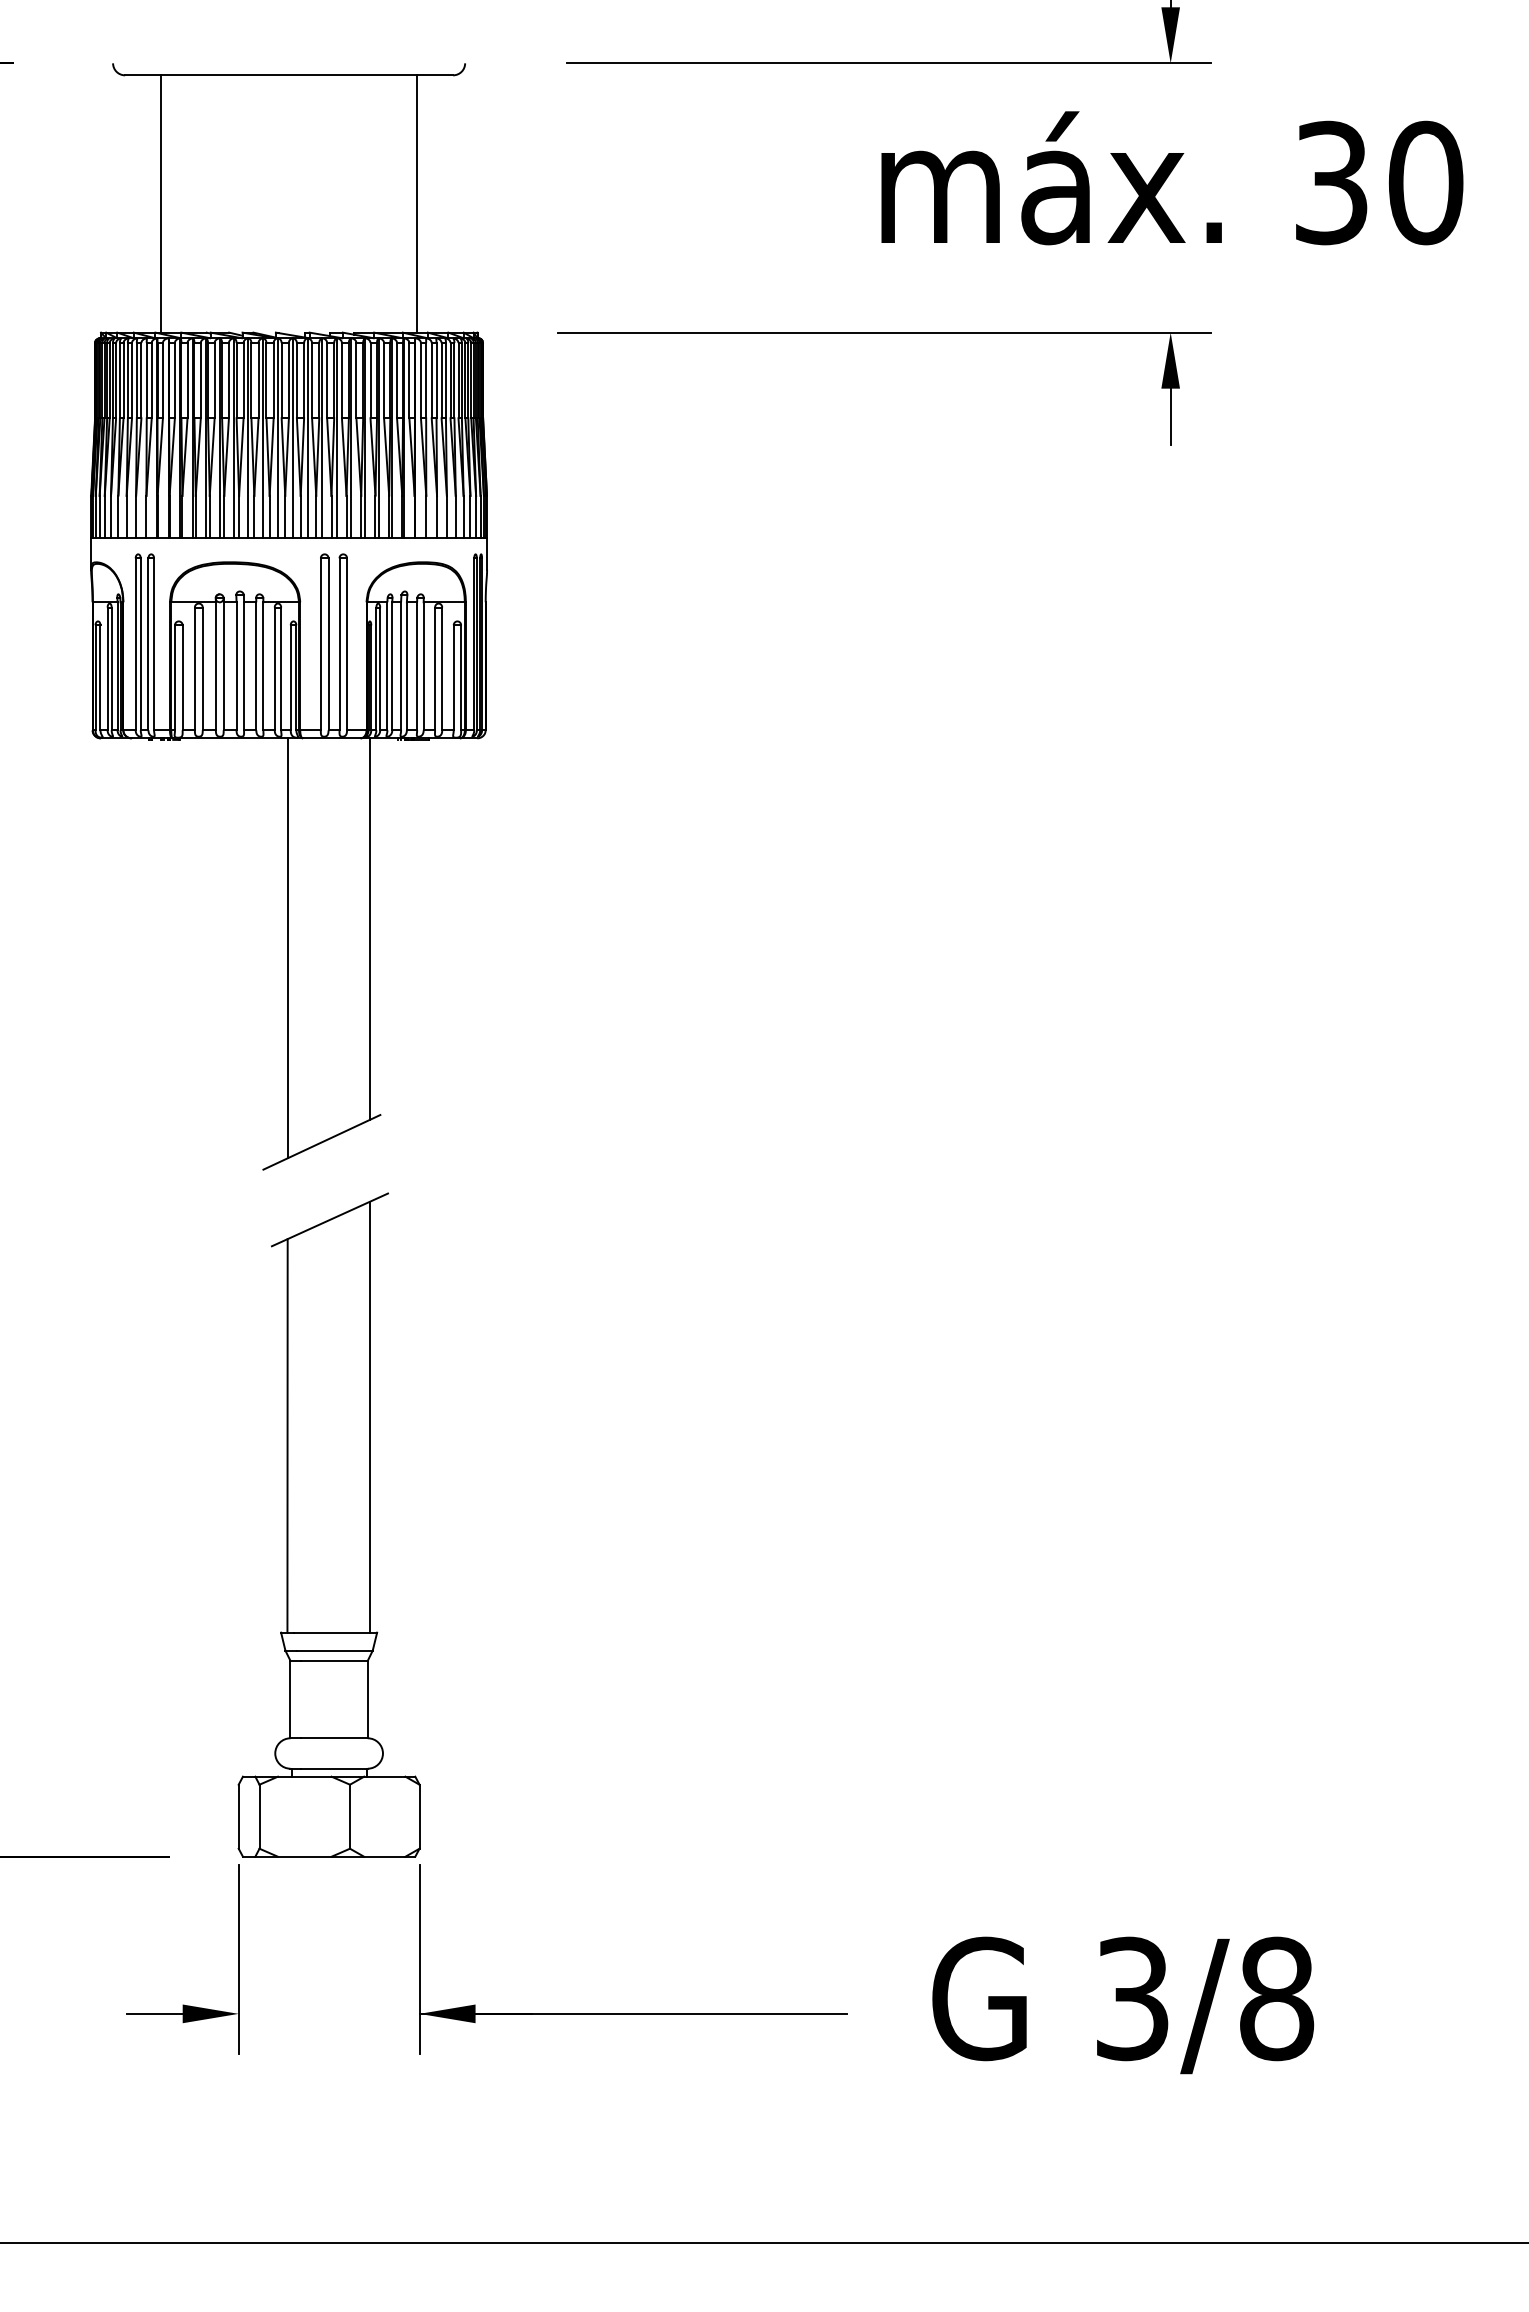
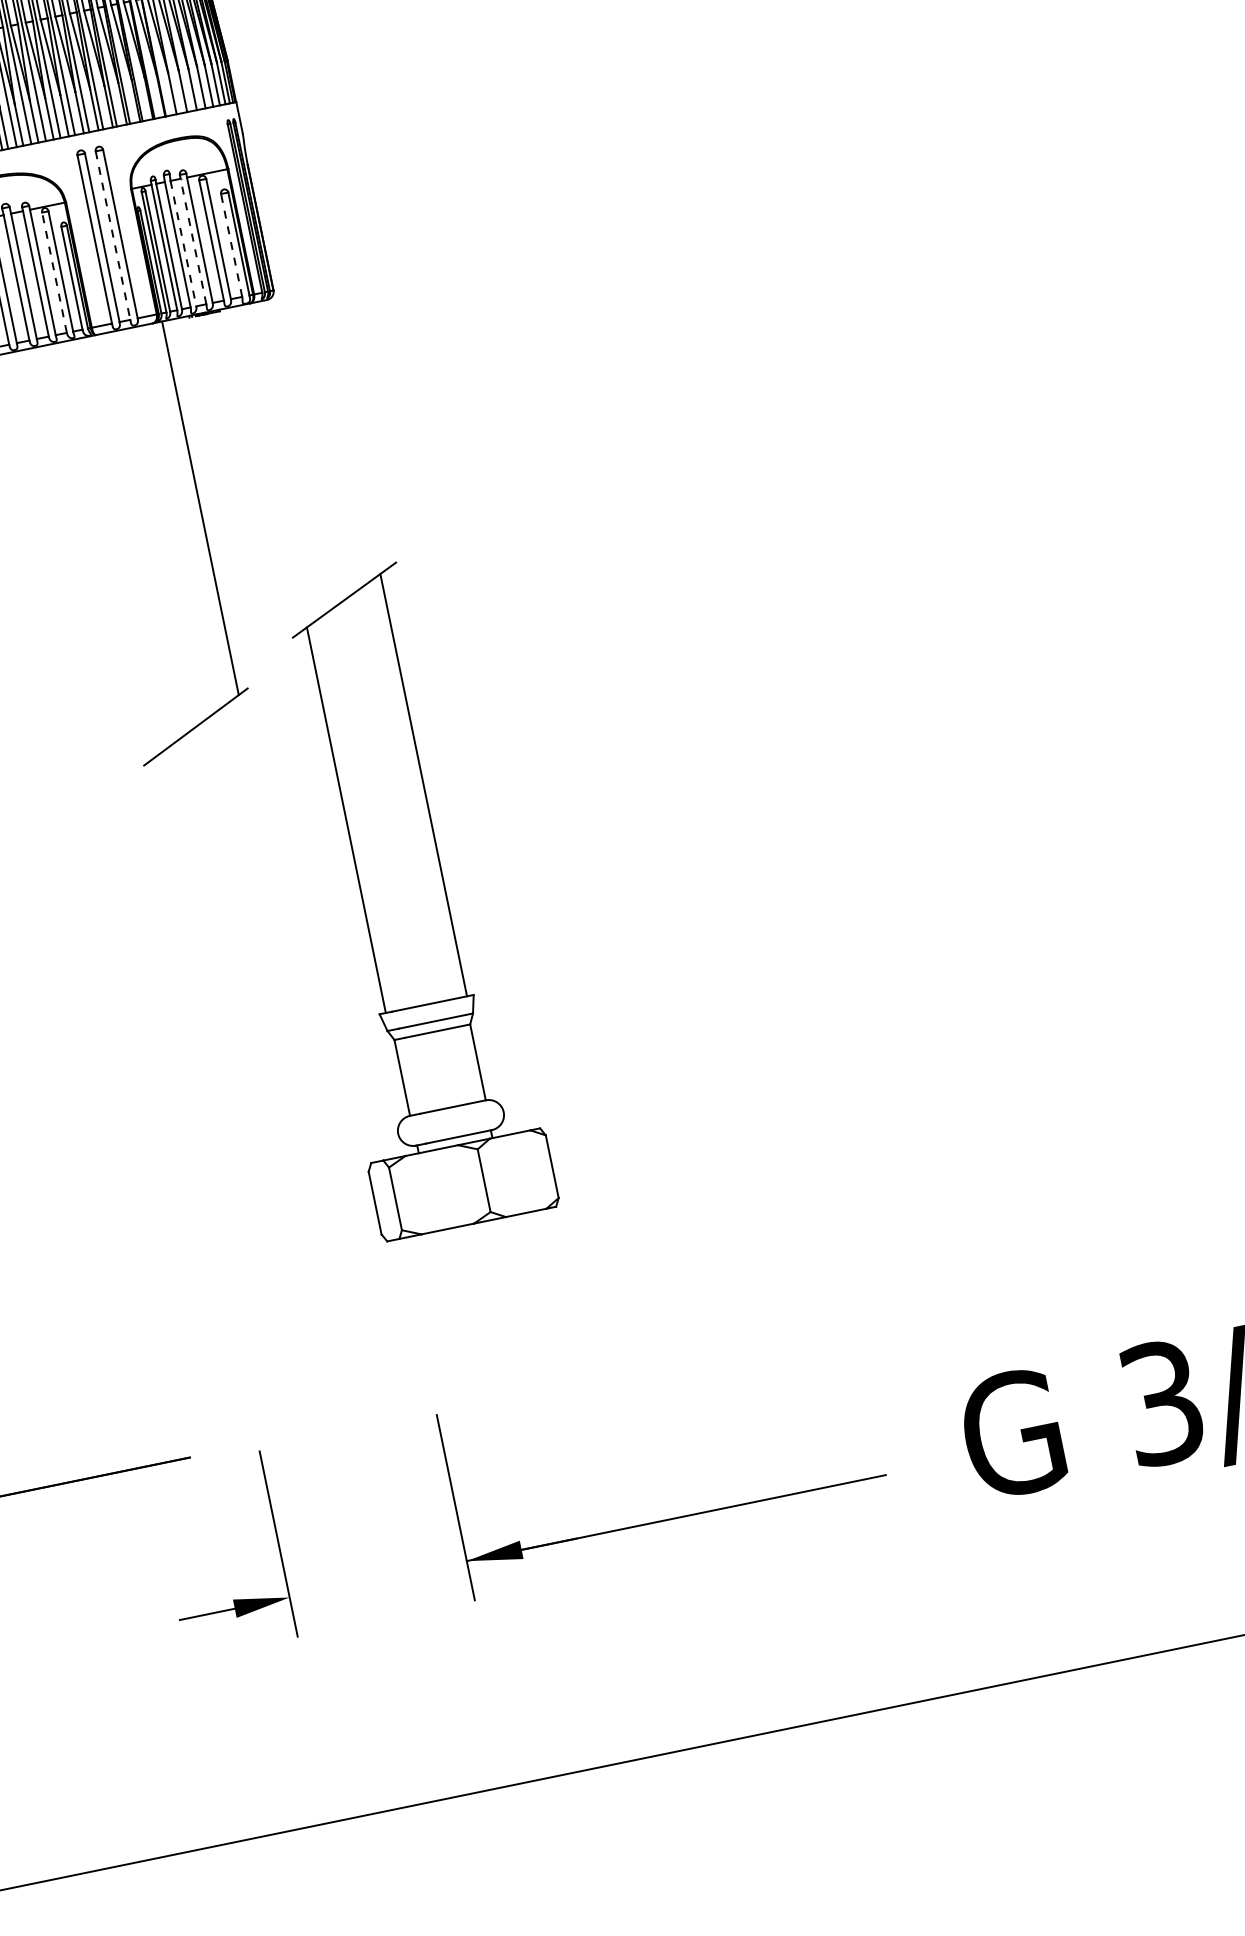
line: (339, 644) -> (113, 235), solid -> dashed
line: (417, 665) -> (193, 240), solid -> dashed
line: (406, 666) -> (183, 243), solid -> dashed
line: (274, 668) -> (54, 272), solid -> dashed
line: (453, 677) -> (231, 245), solid -> dashed
line: (287, 948) -> (123, 544), removed
part: (328, 1524) -> (404, 898), moved

